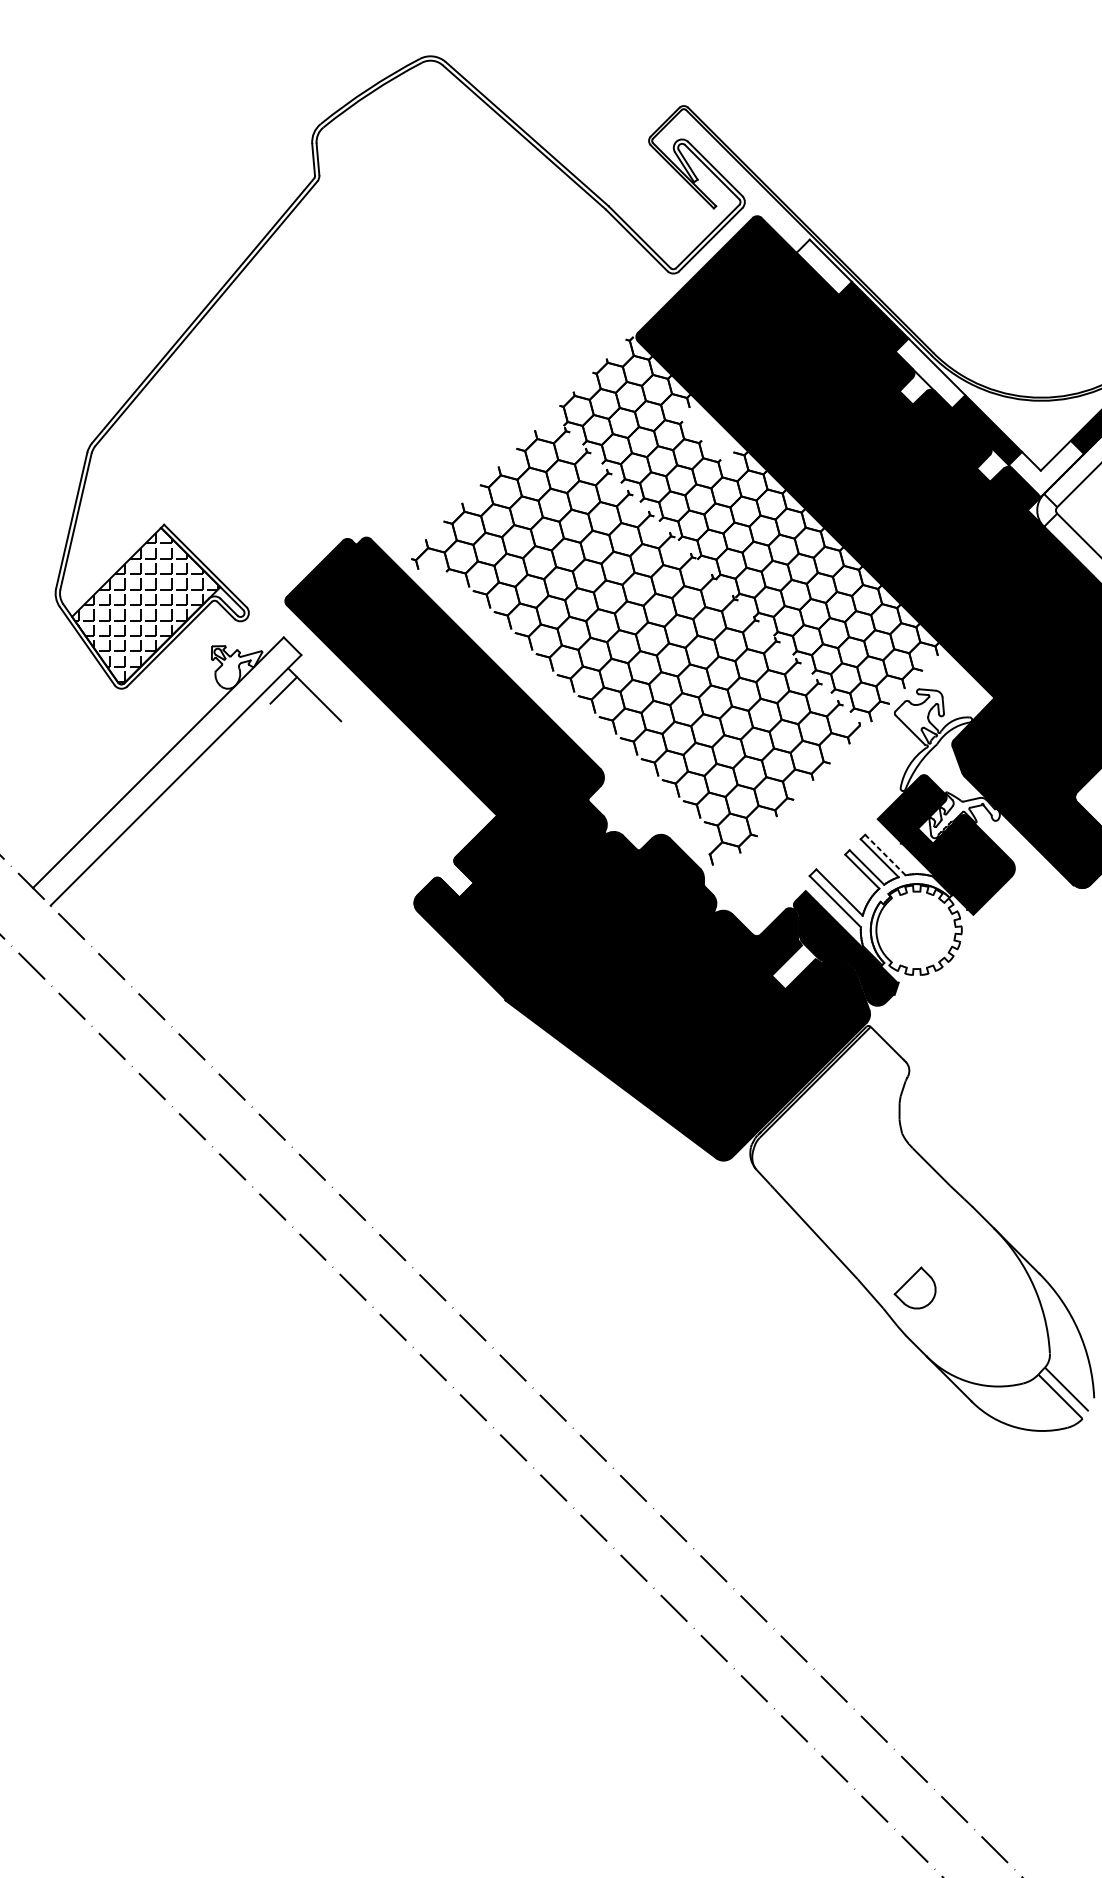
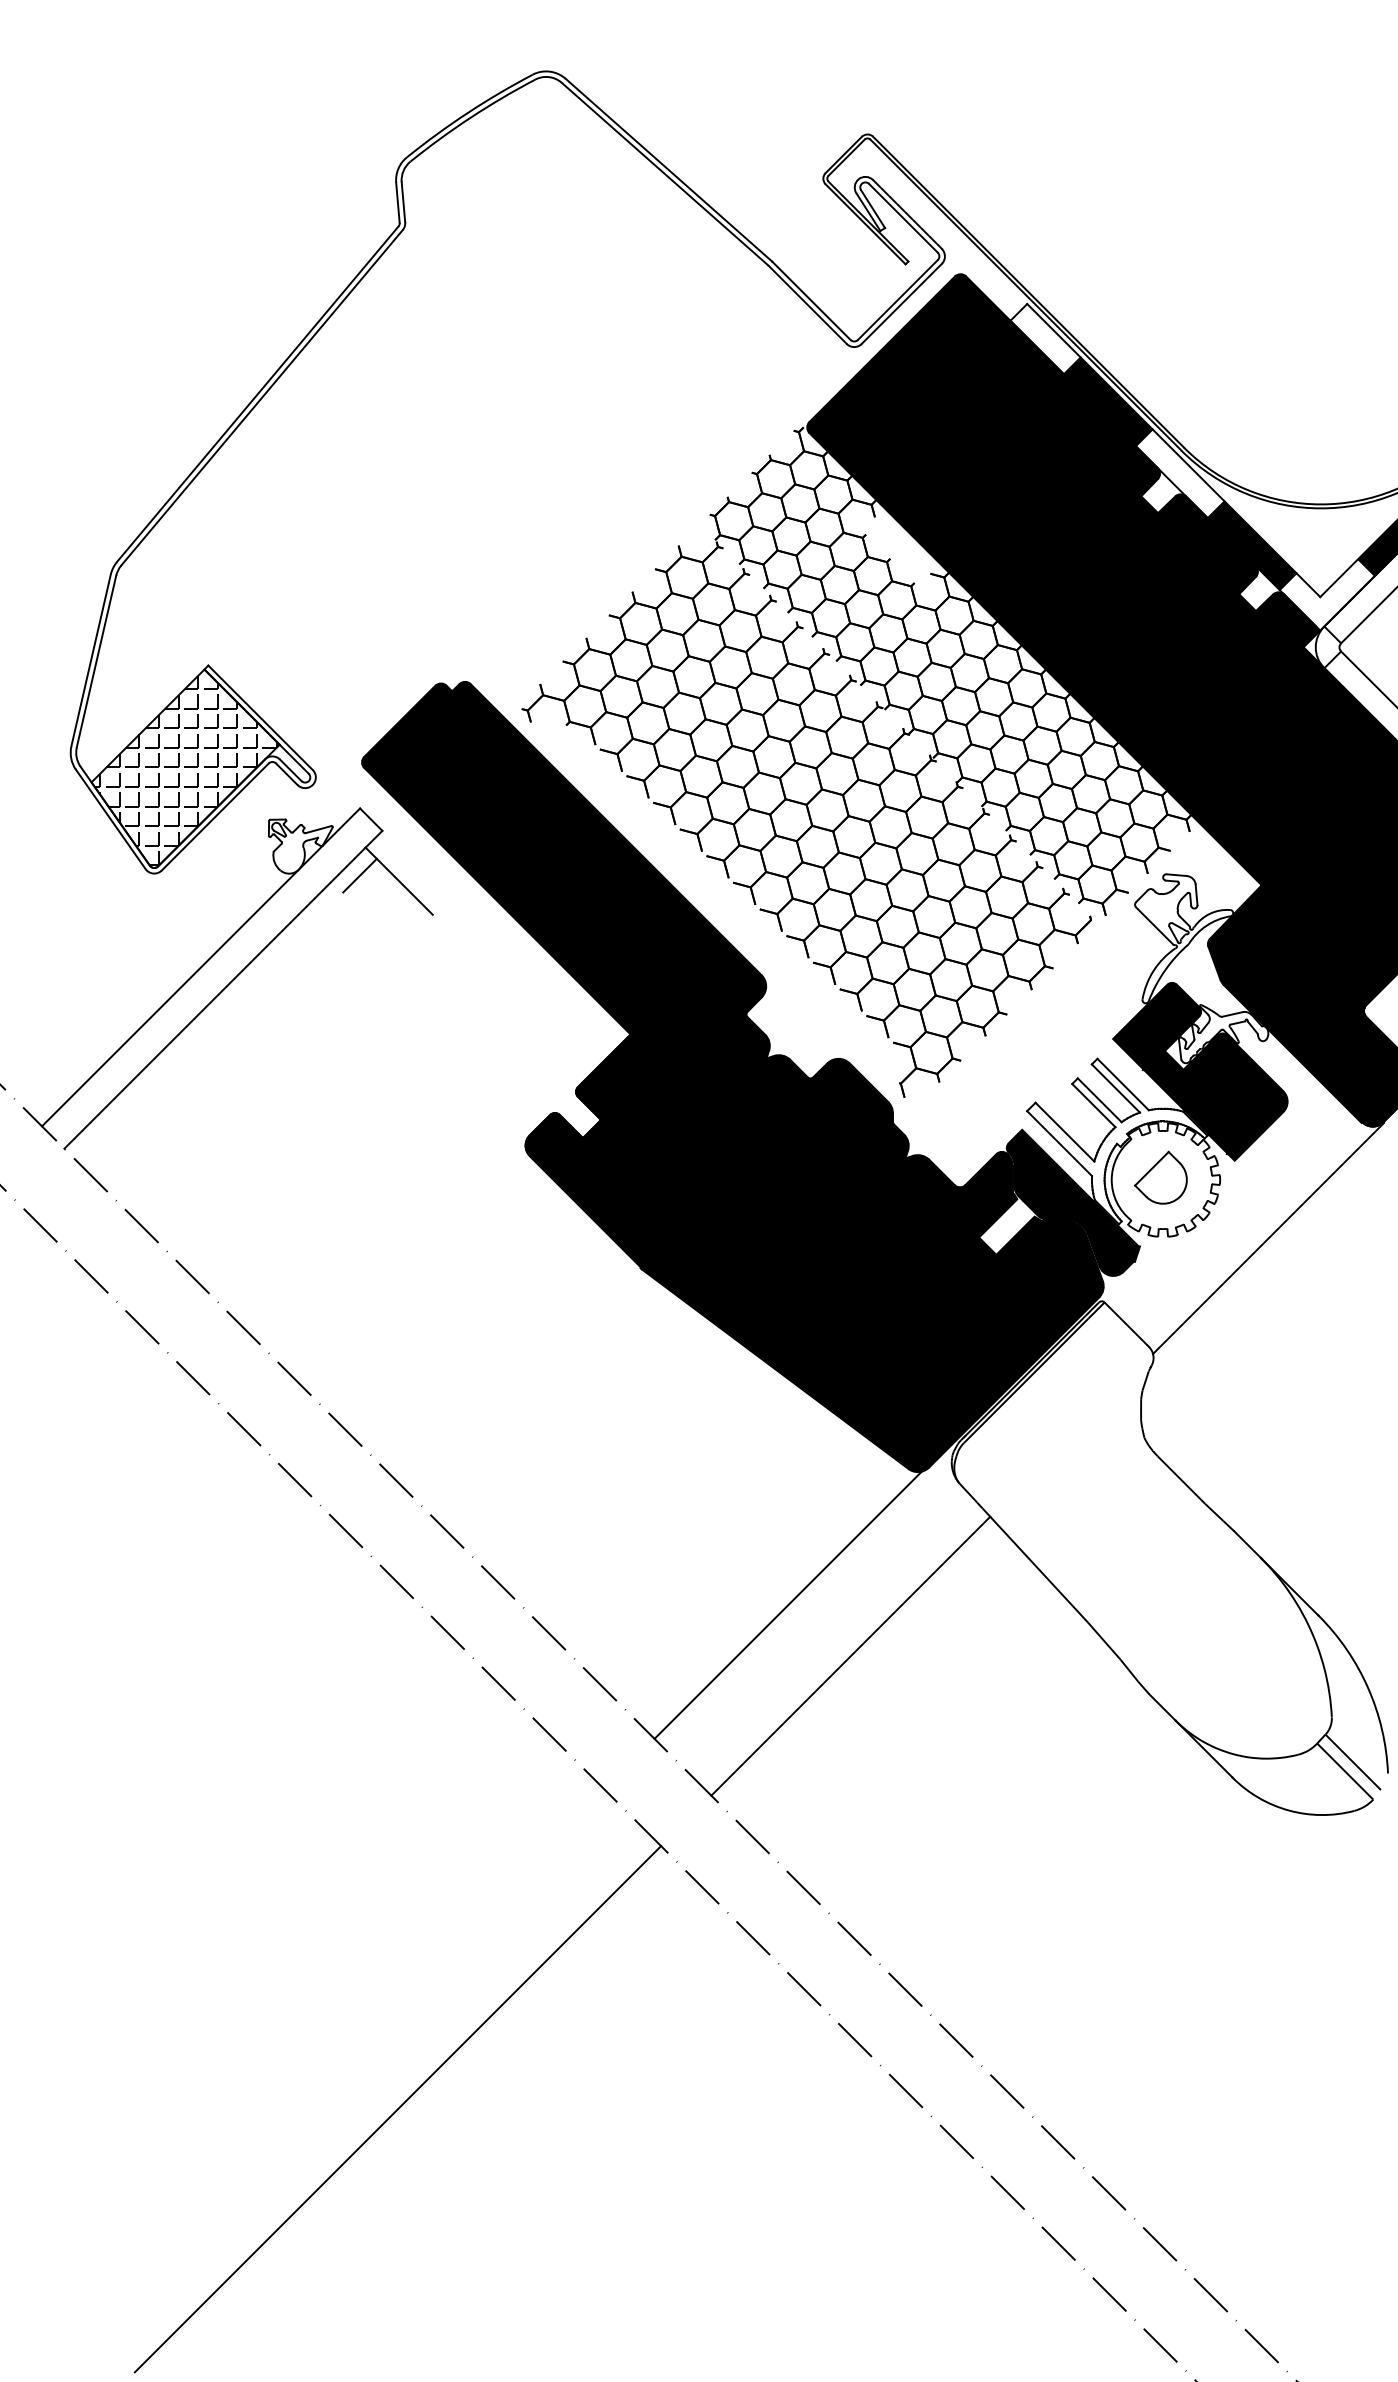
line: (884, 855) -> (1122, 1084), dashed -> solid
line: (999, 976) -> (1268, 1238), added
line: (620, 1265) -> (787, 1604), added
part: (914, 1287) -> (1160, 1177), moved
line: (670, 1305) -> (850, 1655), added
line: (313, 1663) -> (397, 2109), added

